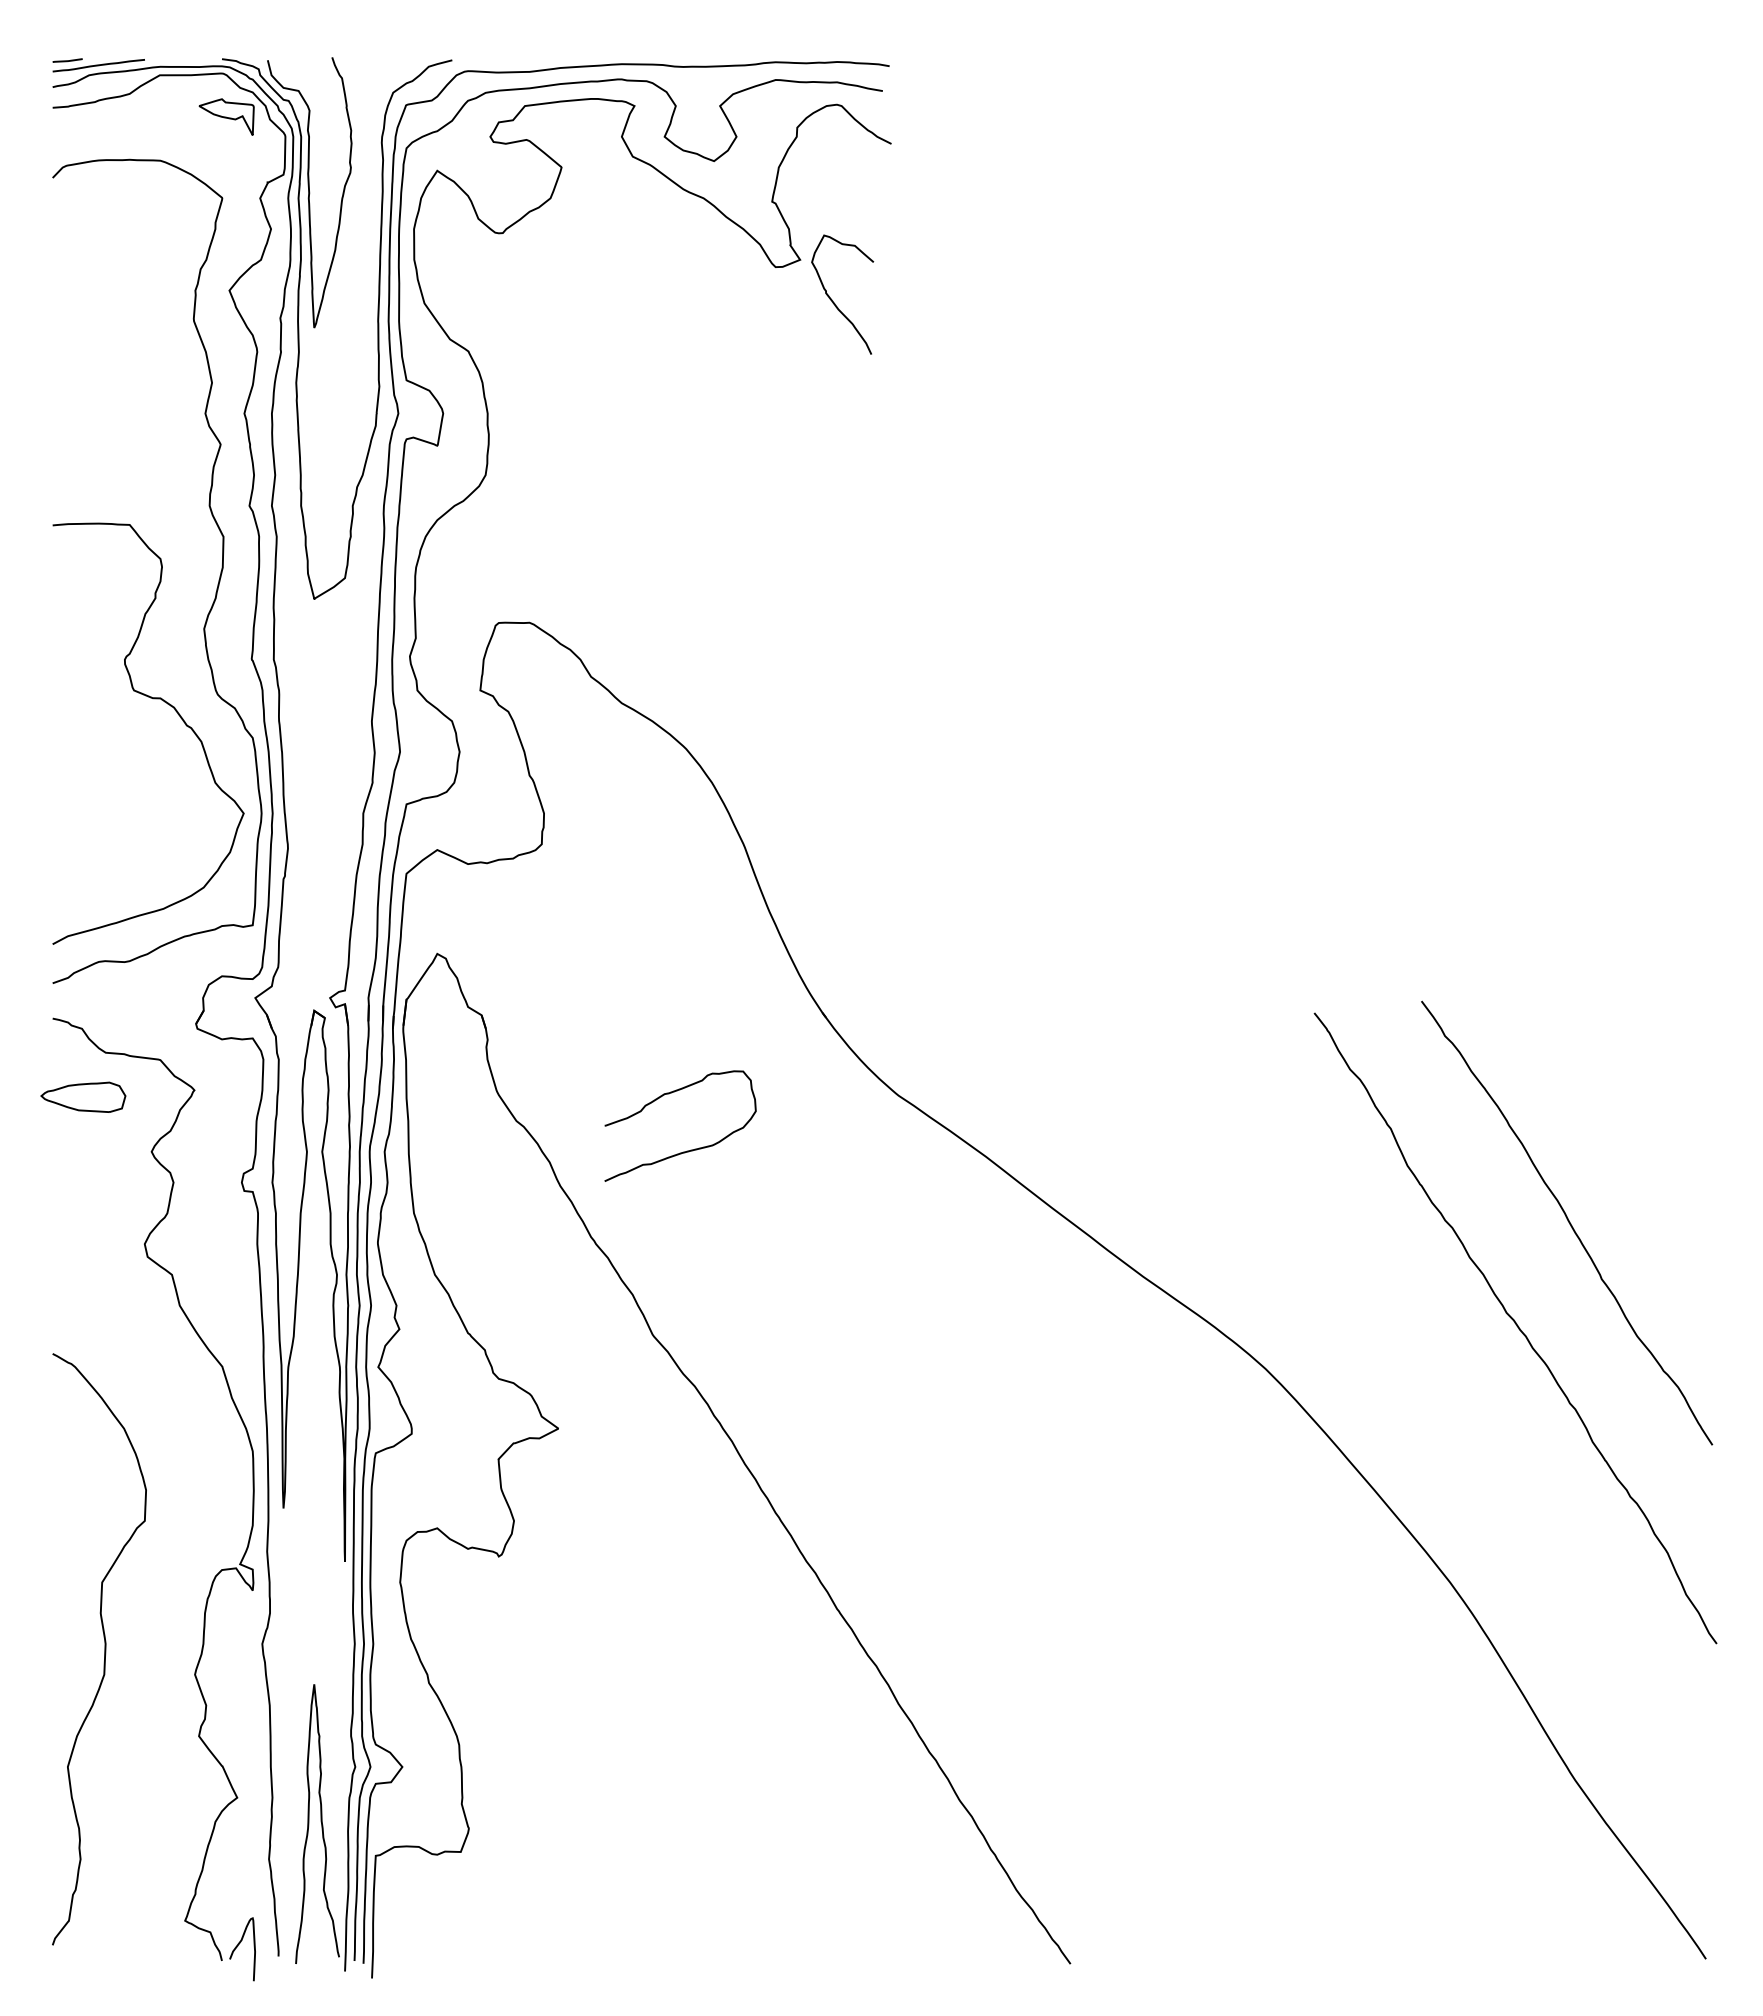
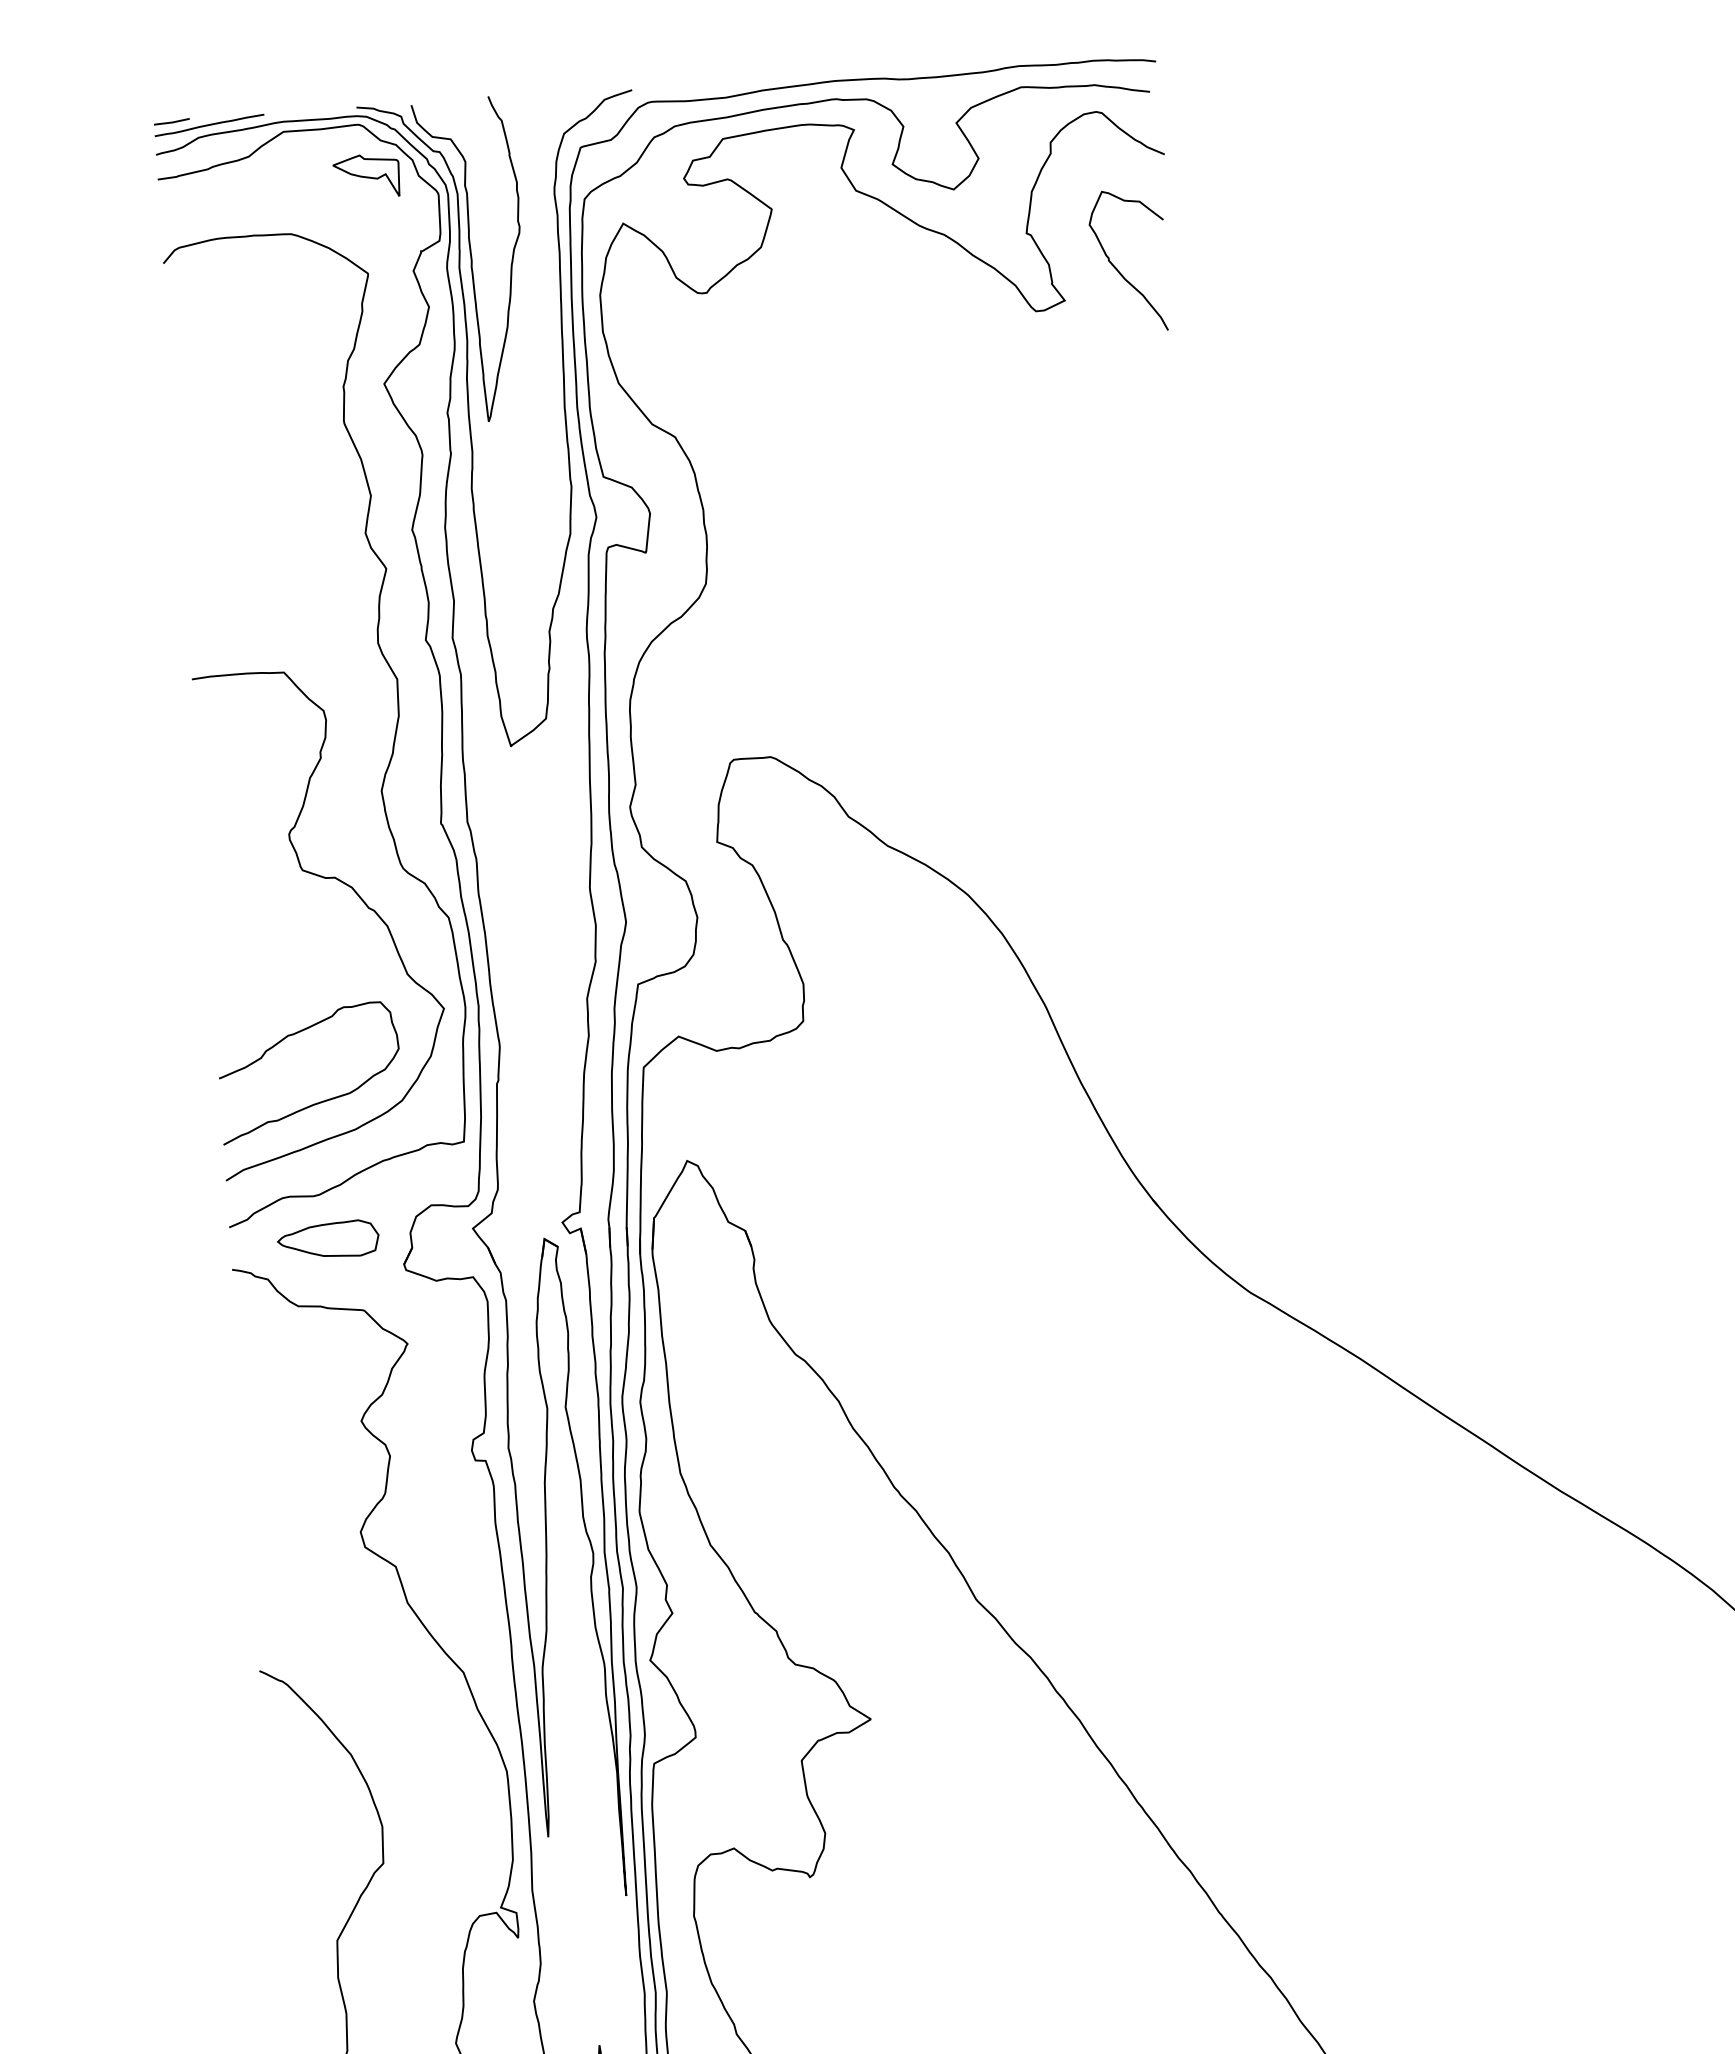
curve: (832, 299) -> (1117, 267), moved
part: (83, 1096) -> (328, 1239), moved
curve: (687, 1150) -> (320, 1101), moved

